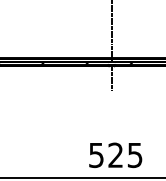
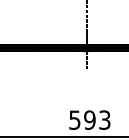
text: (125, 155) -> (97, 120), 525 -> 593

